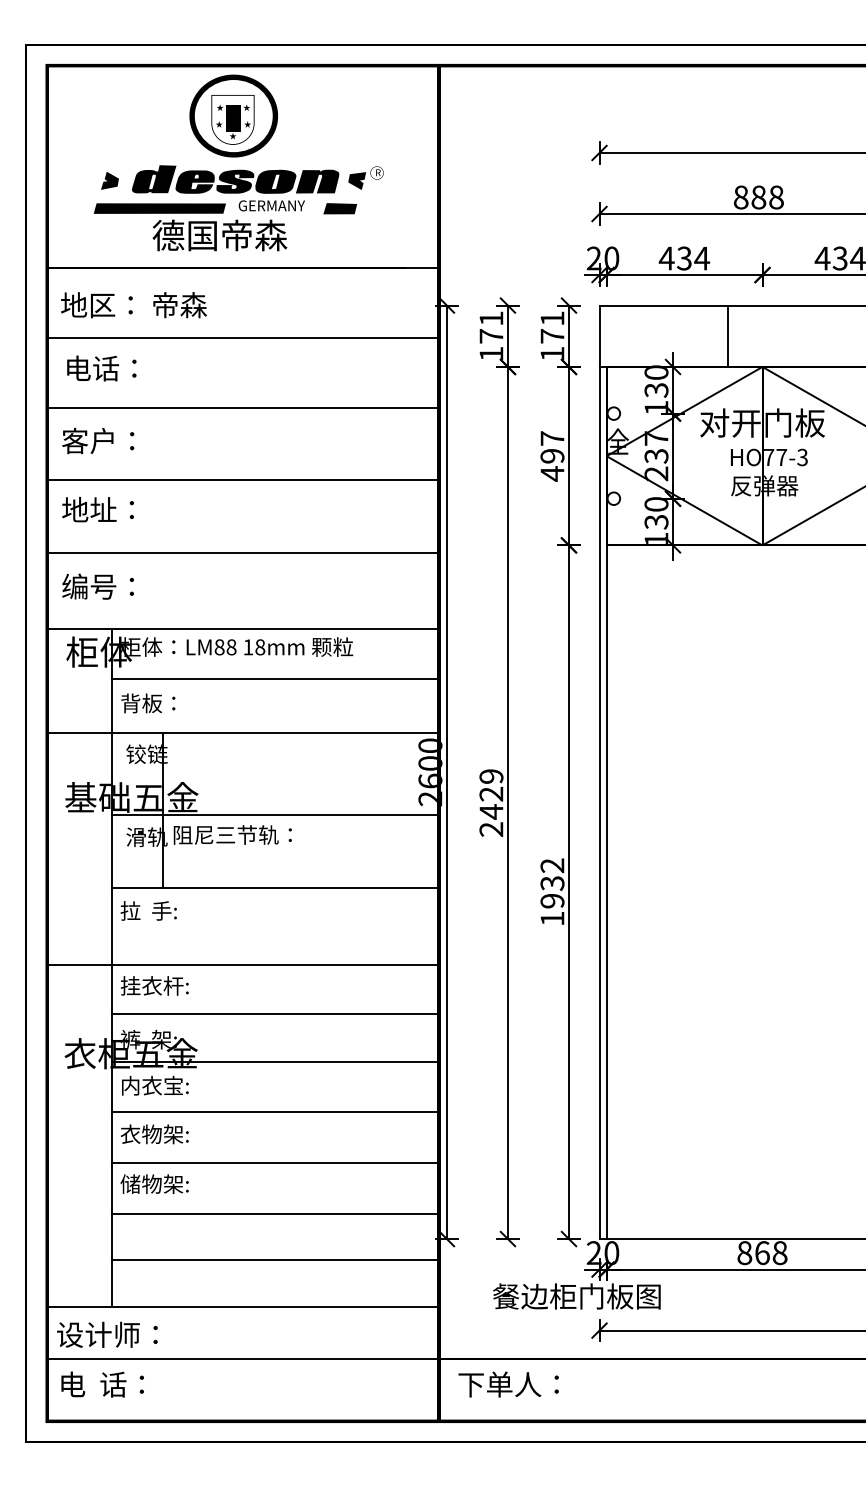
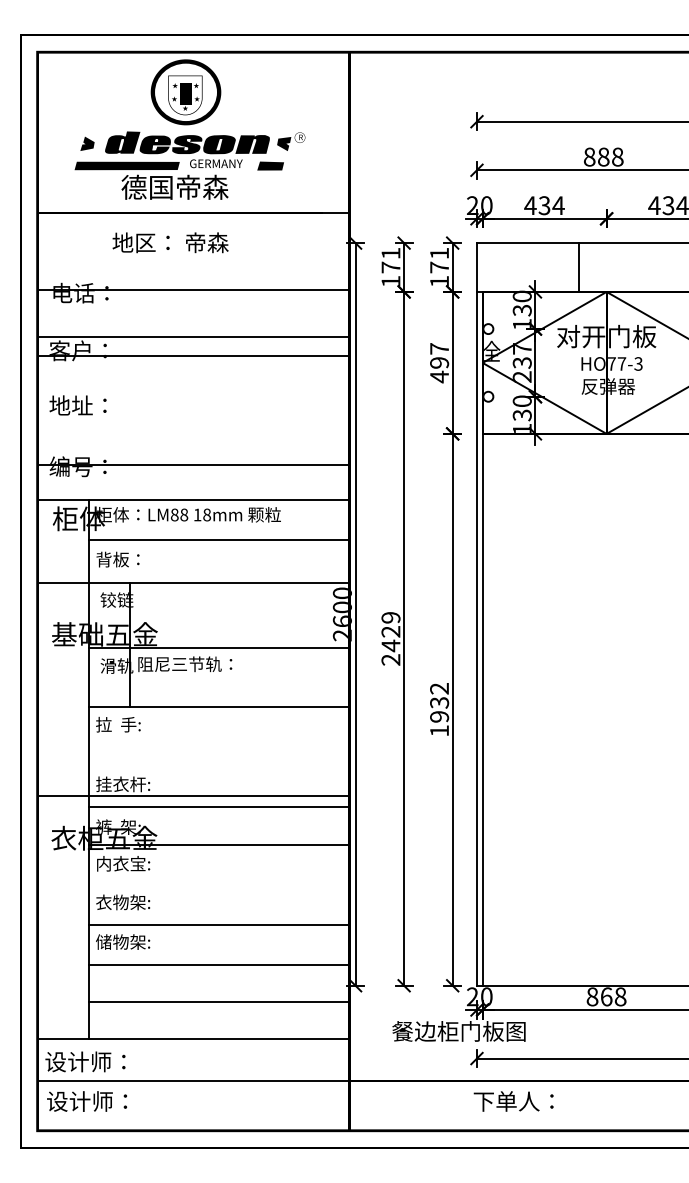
text: (133, 304) -> (170, 242), moved
line: (243, 338) -> (193, 290), moved
line: (244, 407) -> (194, 355), moved
line: (243, 480) -> (193, 337), moved
line: (243, 552) -> (193, 464), moved
line: (243, 964) -> (193, 796), moved
line: (274, 1111) -> (218, 884), removed
text: (109, 1384) -> (87, 1101), 电  话： -> 设计师：
text: (508, 1384) -> (513, 1101), moved

